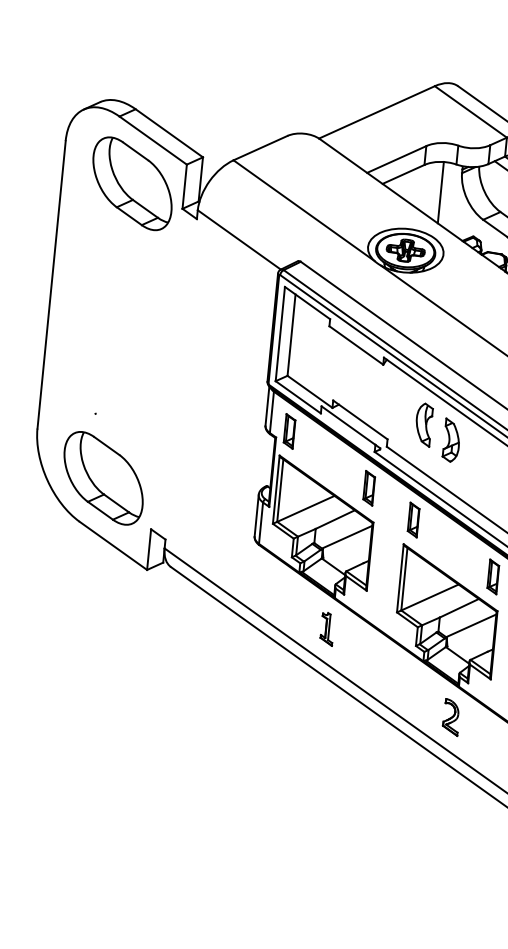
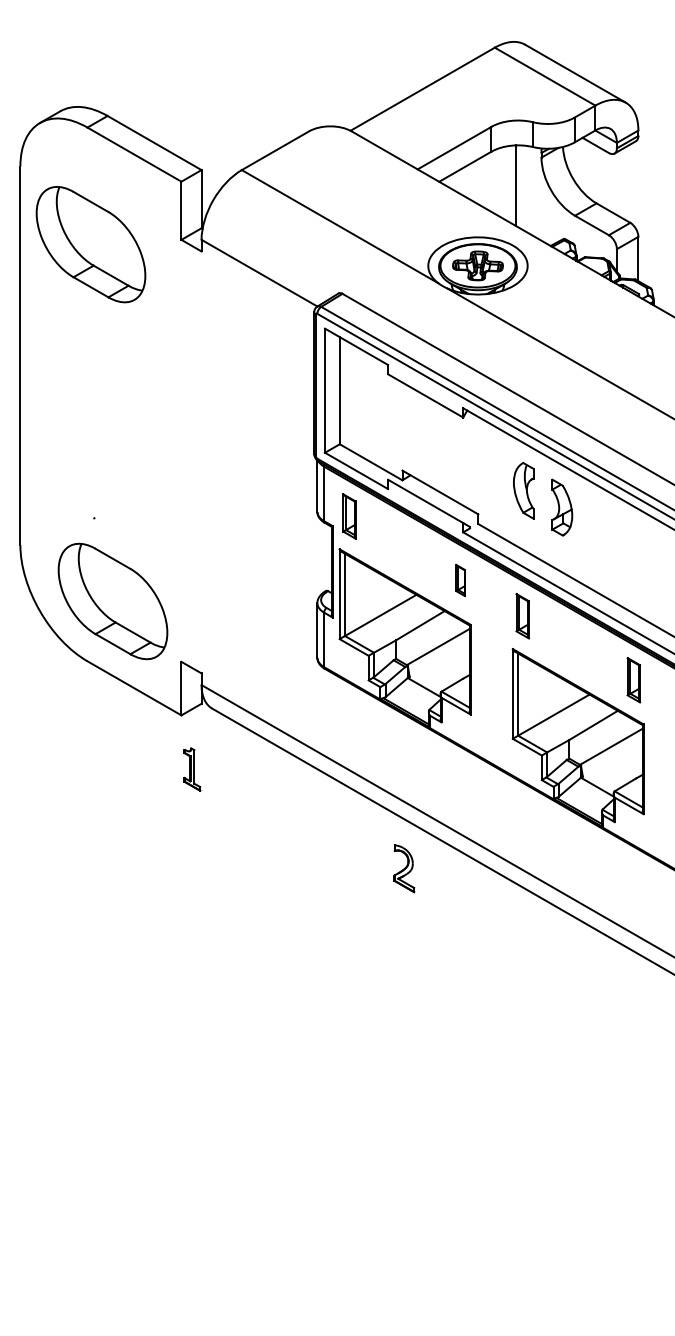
part: (132, 183) -> (90, 244), moved
part: (369, 488) -> (460, 580), size x0.7
part: (327, 629) -> (192, 769), moved
part: (451, 717) -> (404, 868), moved

